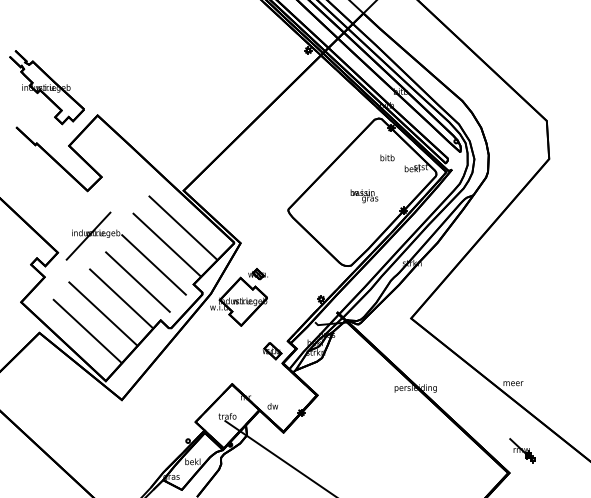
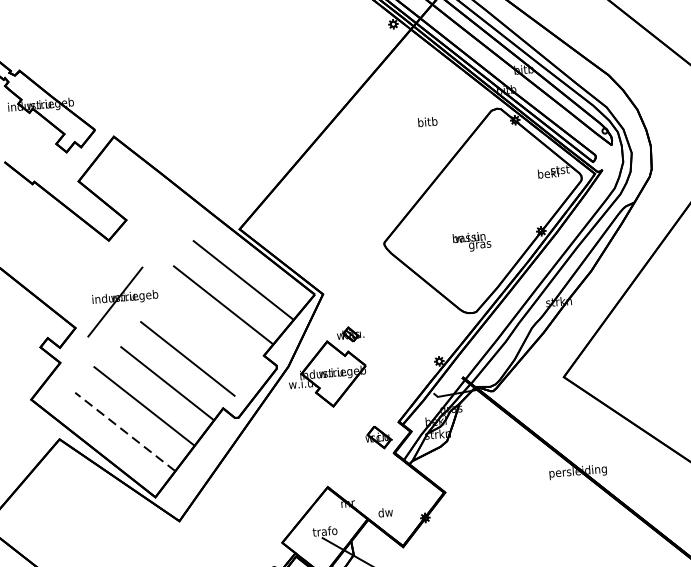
text: (387, 157) -> (427, 121), moved
text: (364, 196) -> (472, 242), moved
line: (153, 264) -> (206, 333), removed
line: (87, 331) -> (124, 431), solid -> dashed

